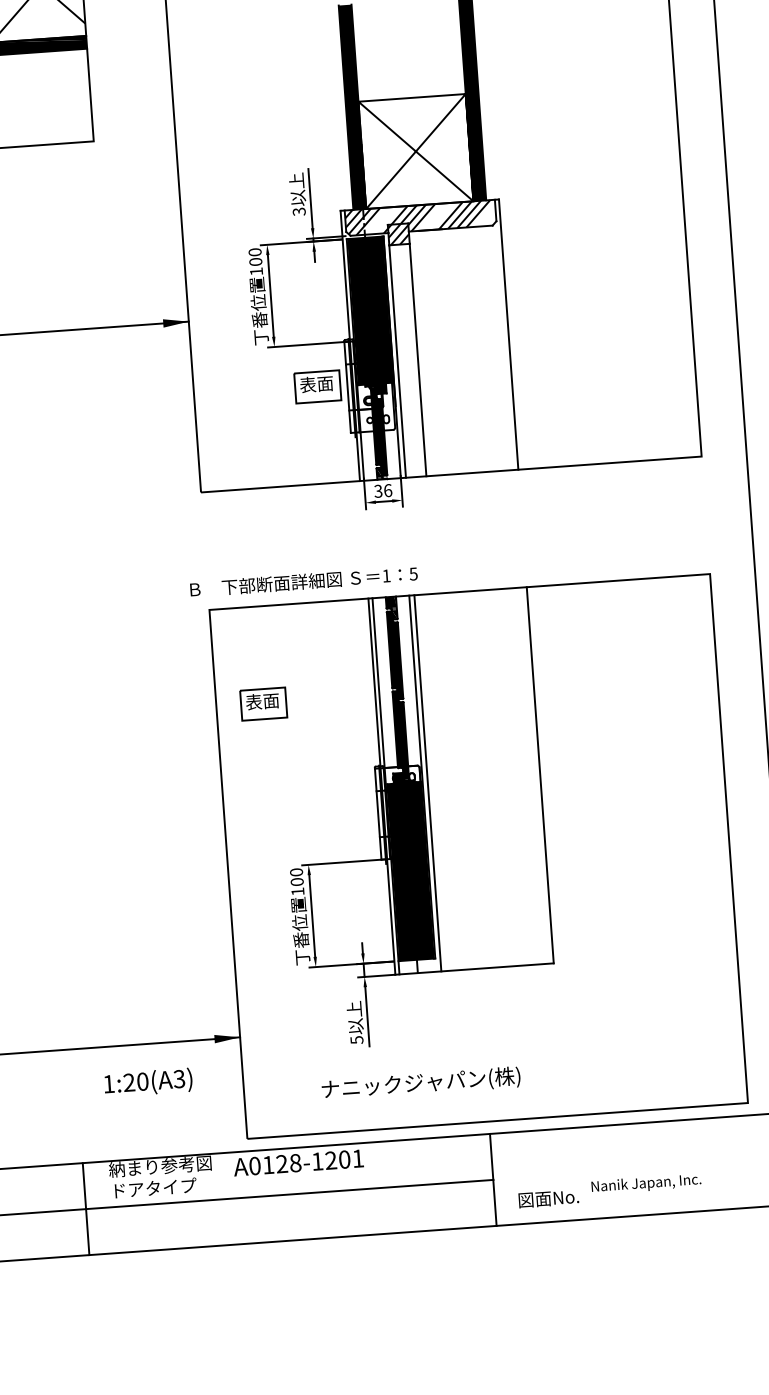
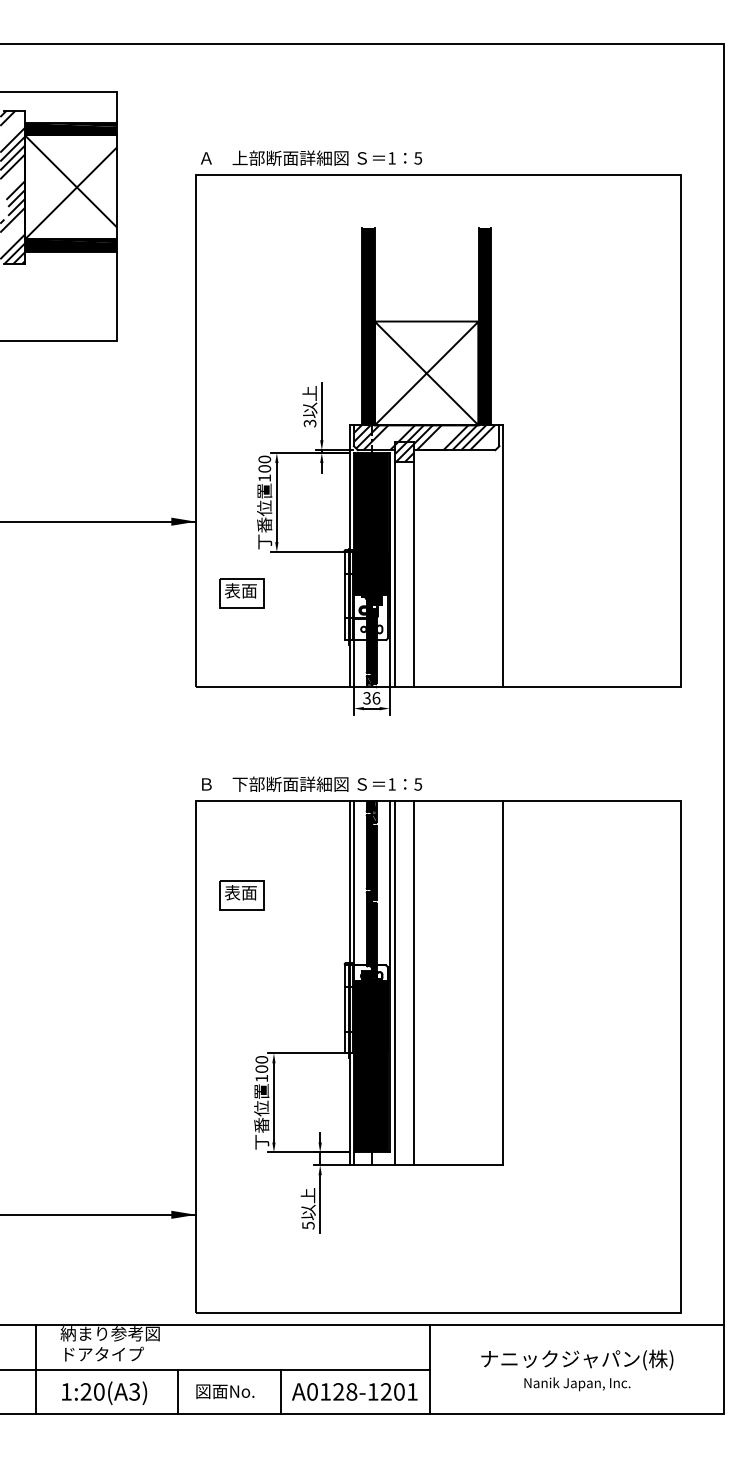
part: (317, 386) -> (241, 593), moved
text: (304, 580) -> (312, 783), moved
line: (448, 781) -> (414, 982), added
text: (148, 1081) -> (104, 1392), moved
text: (421, 1083) -> (577, 1359), moved
text: (298, 1162) -> (354, 1391), moved
text: (548, 1198) -> (225, 1391), moved
line: (340, 1213) -> (280, 1391), added
line: (234, 1221) -> (177, 1391), added

